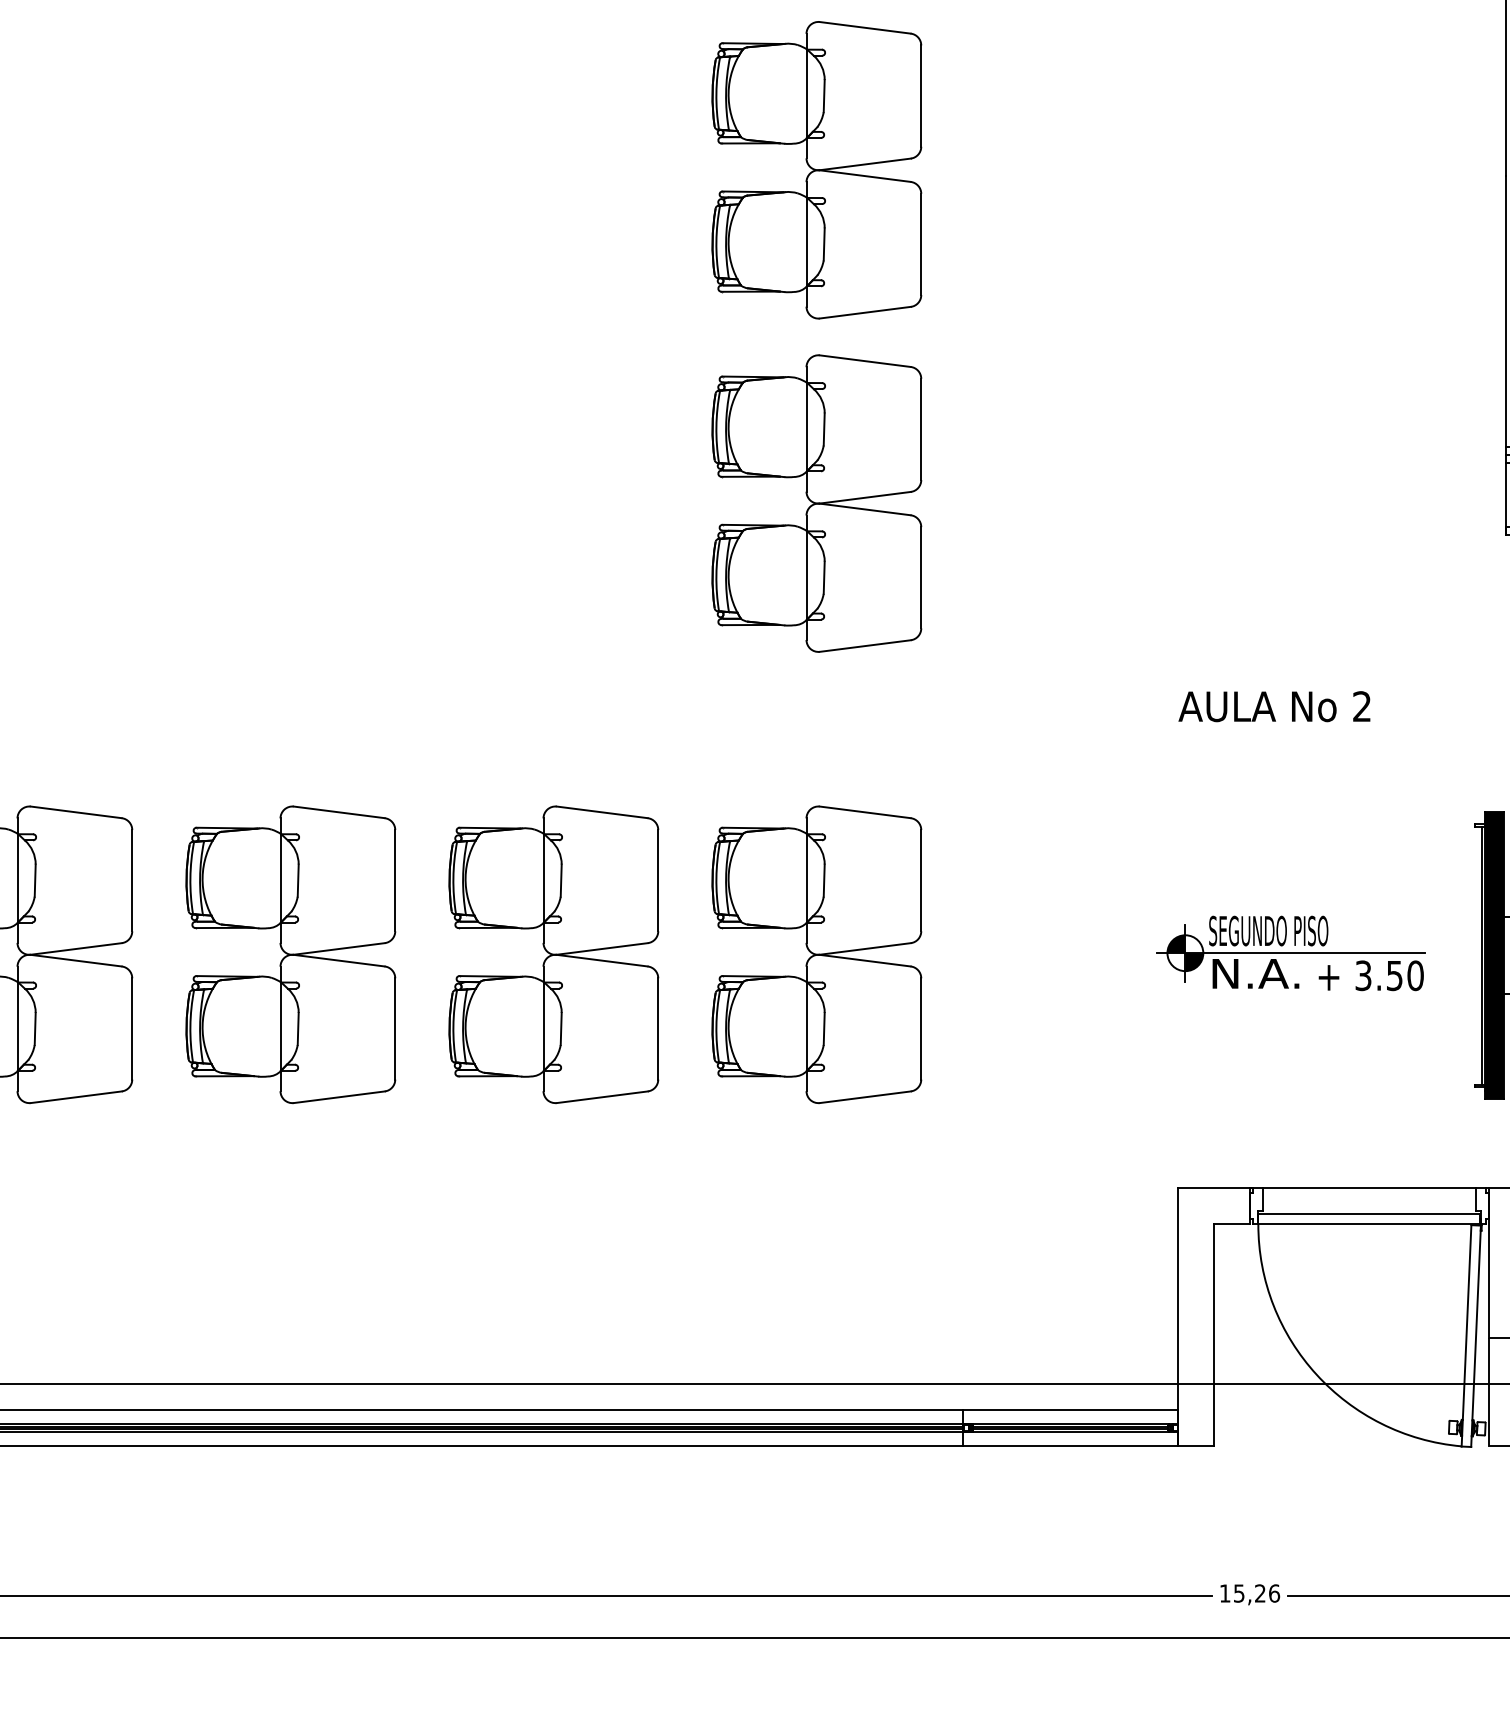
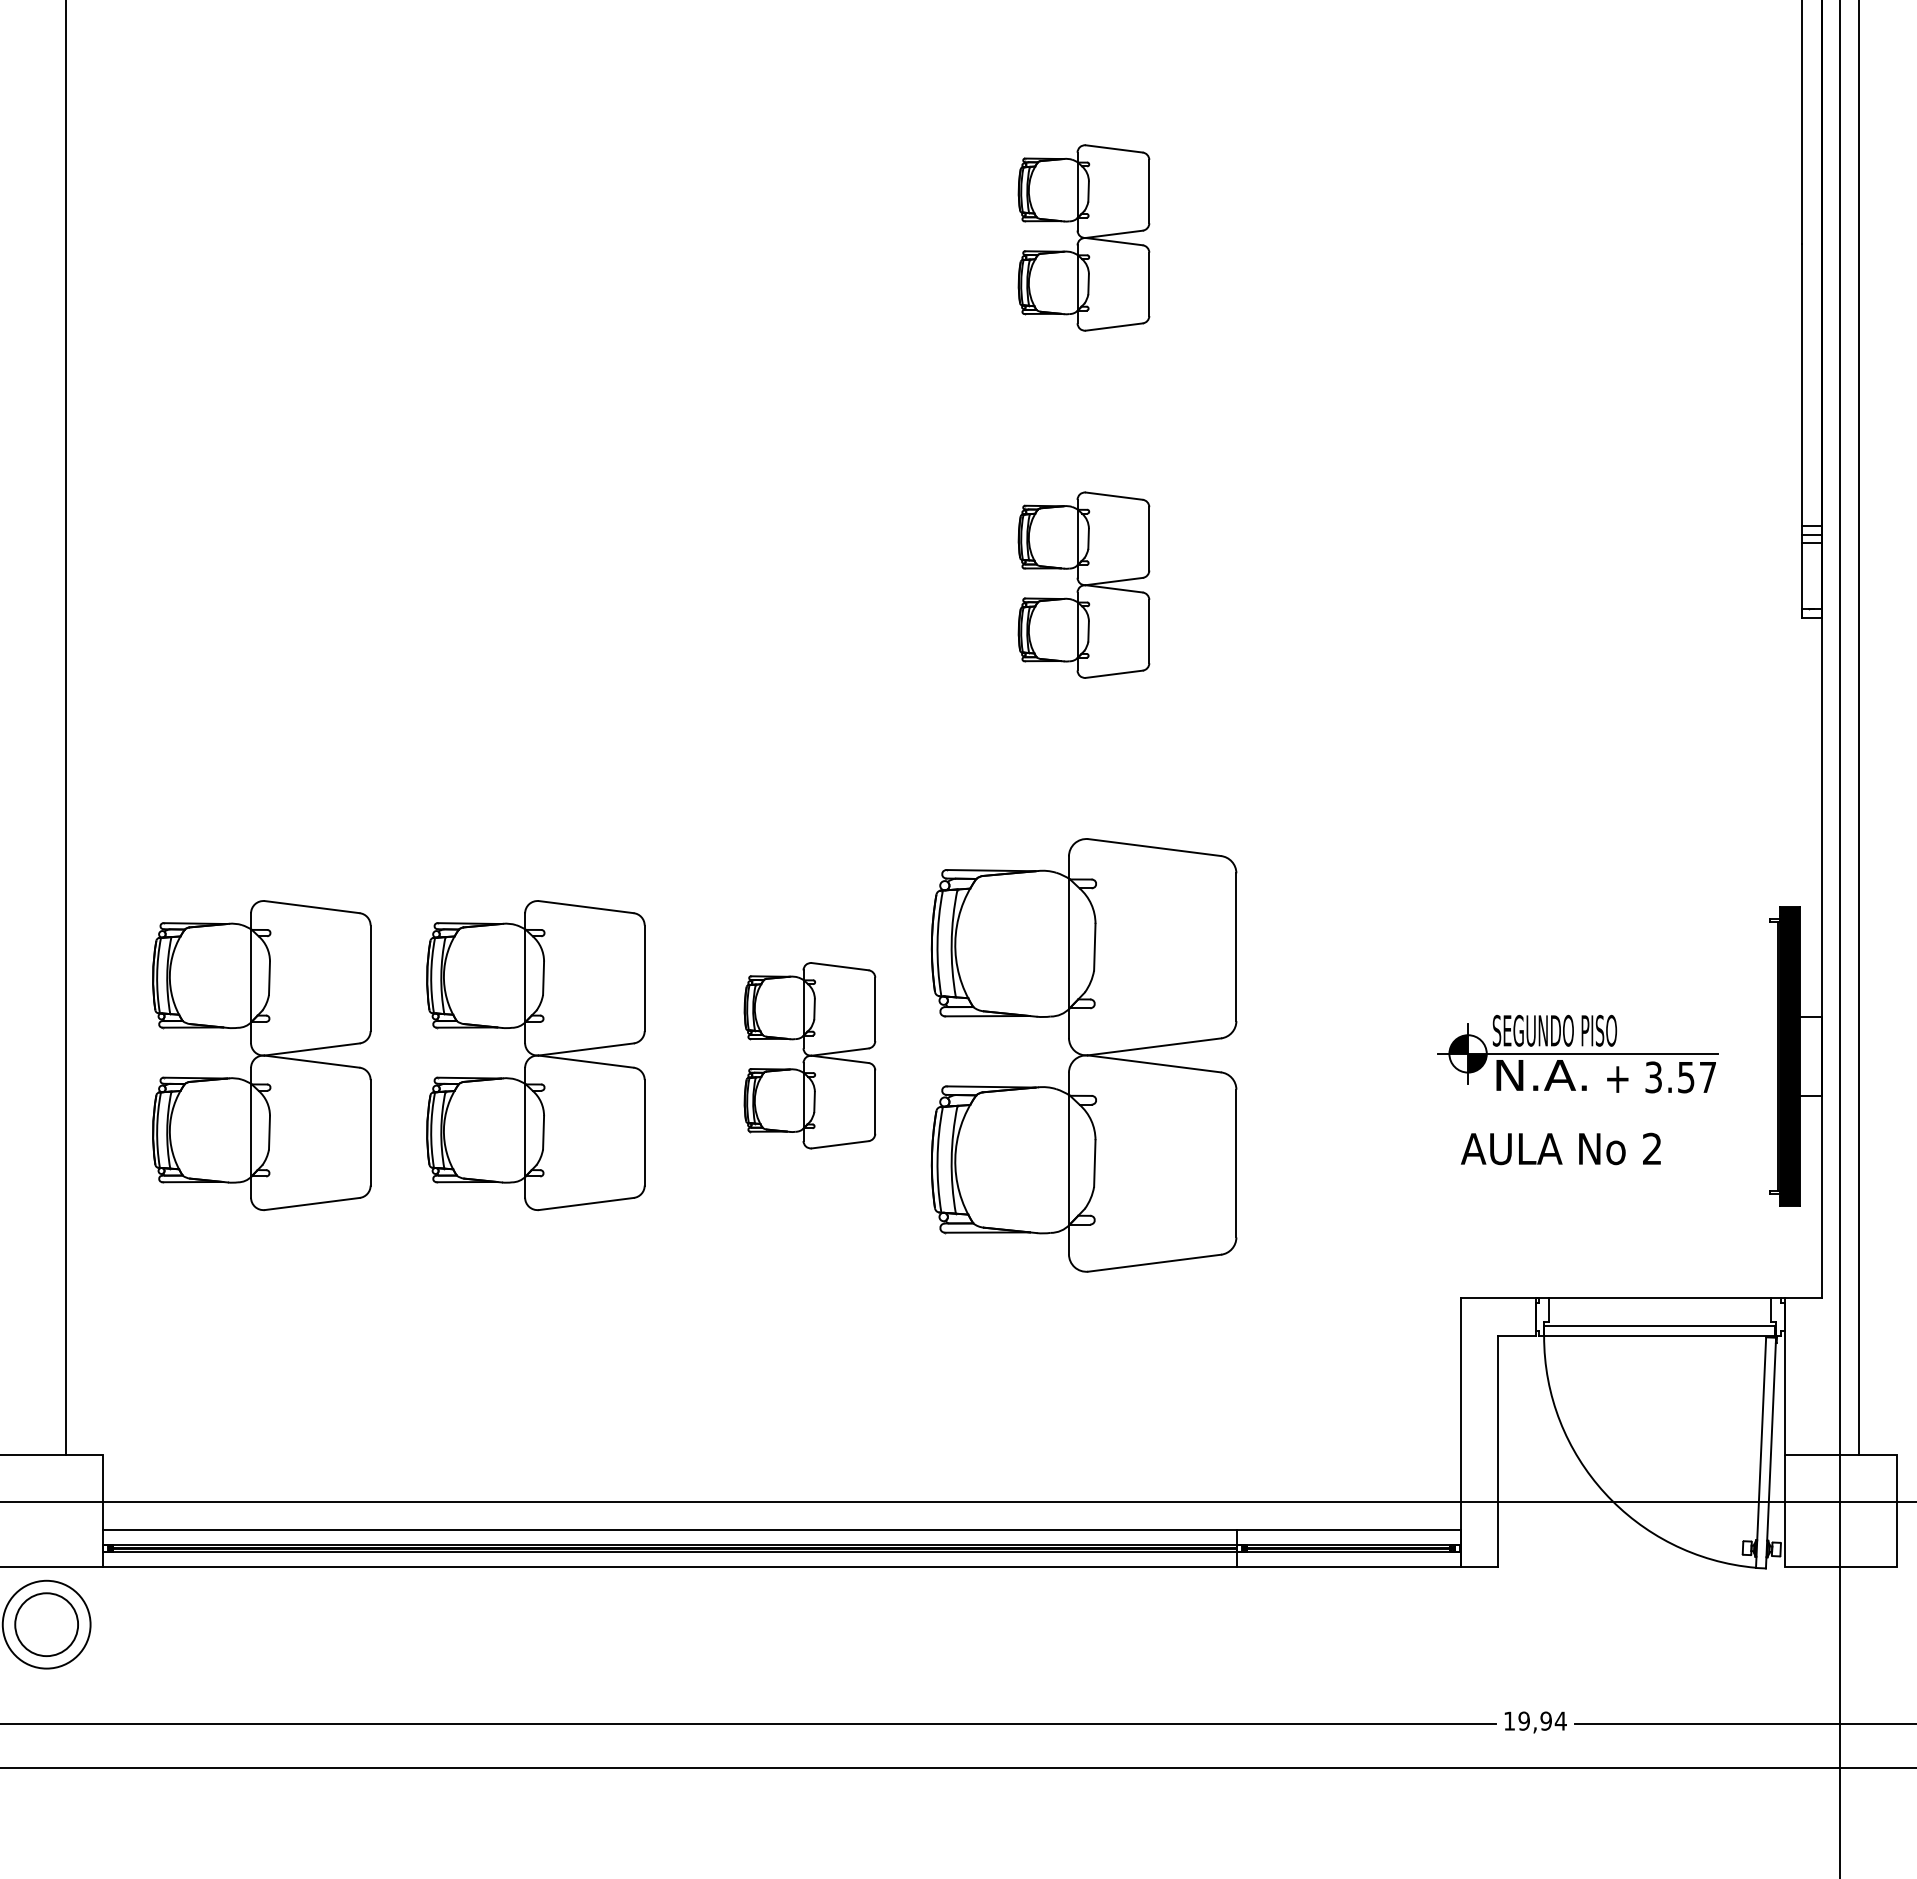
part: (816, 169) -> (1083, 237), size x0.6
part: (816, 502) -> (1083, 584), size x0.6
text: (1274, 706) -> (1560, 1148), moved
part: (553, 954) -> (809, 1055), size x0.6
part: (816, 954) -> (1083, 1055), size x1.4
text: (1415, 975) -> (1707, 1077), 3.50 -> 3.57
text: (1256, 1592) -> (1542, 1720), 15,26 -> 19,94

